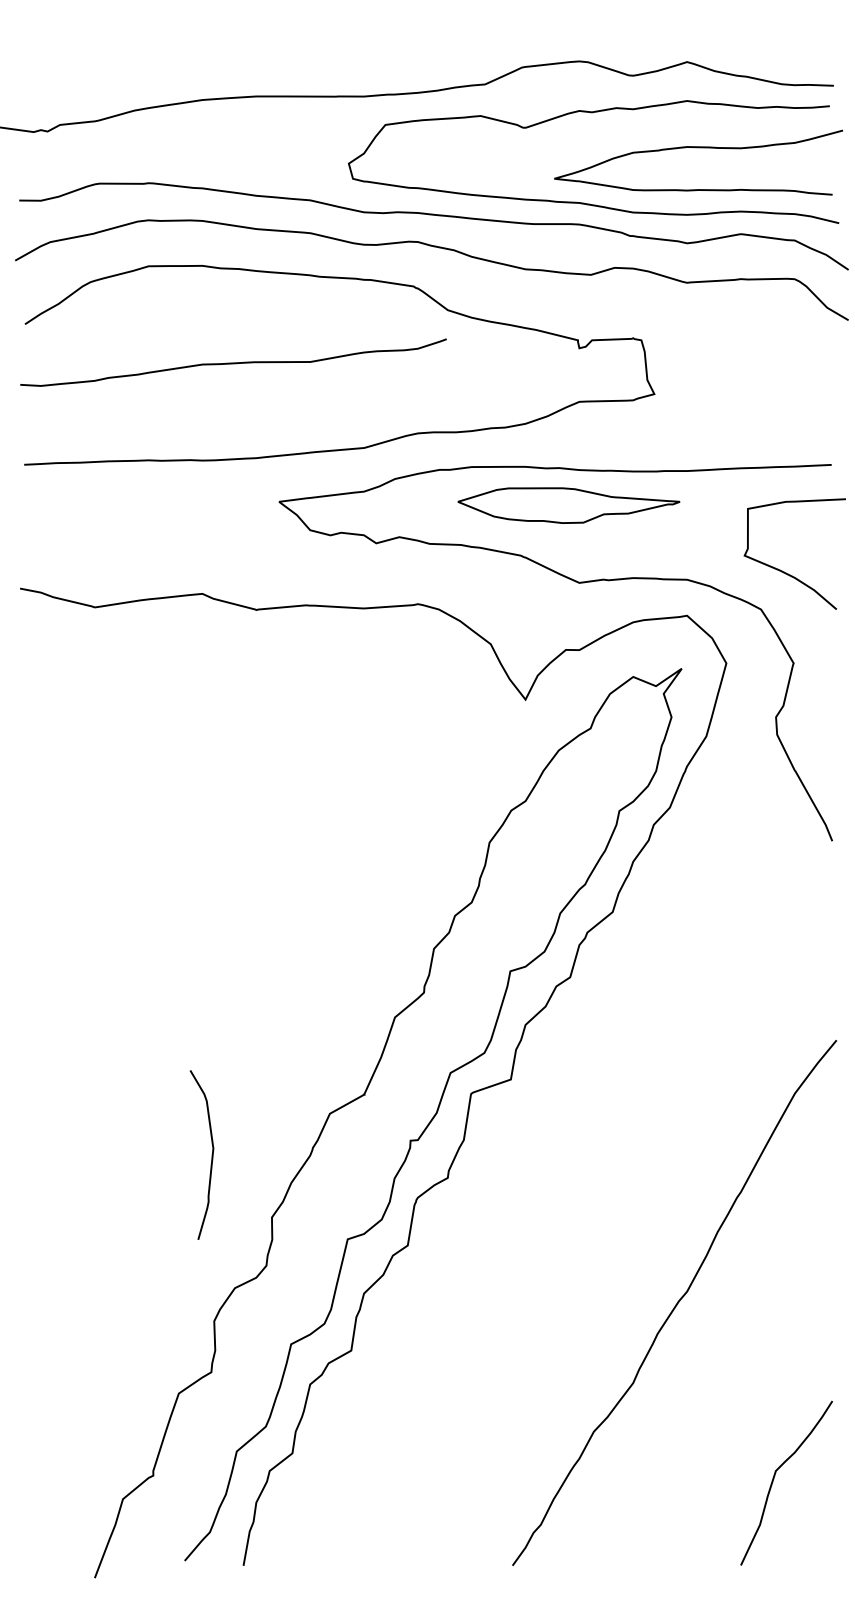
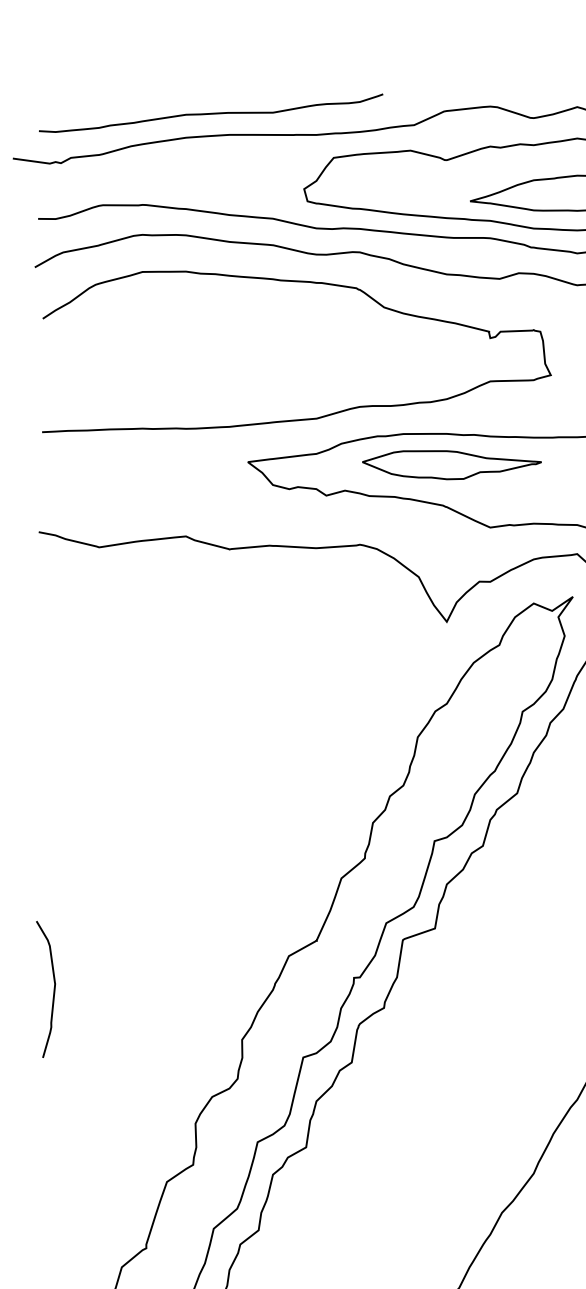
curve: (233, 362) -> (211, 113), moved
part: (568, 505) -> (451, 465), moved
curve: (211, 1154) -> (53, 989), moved

